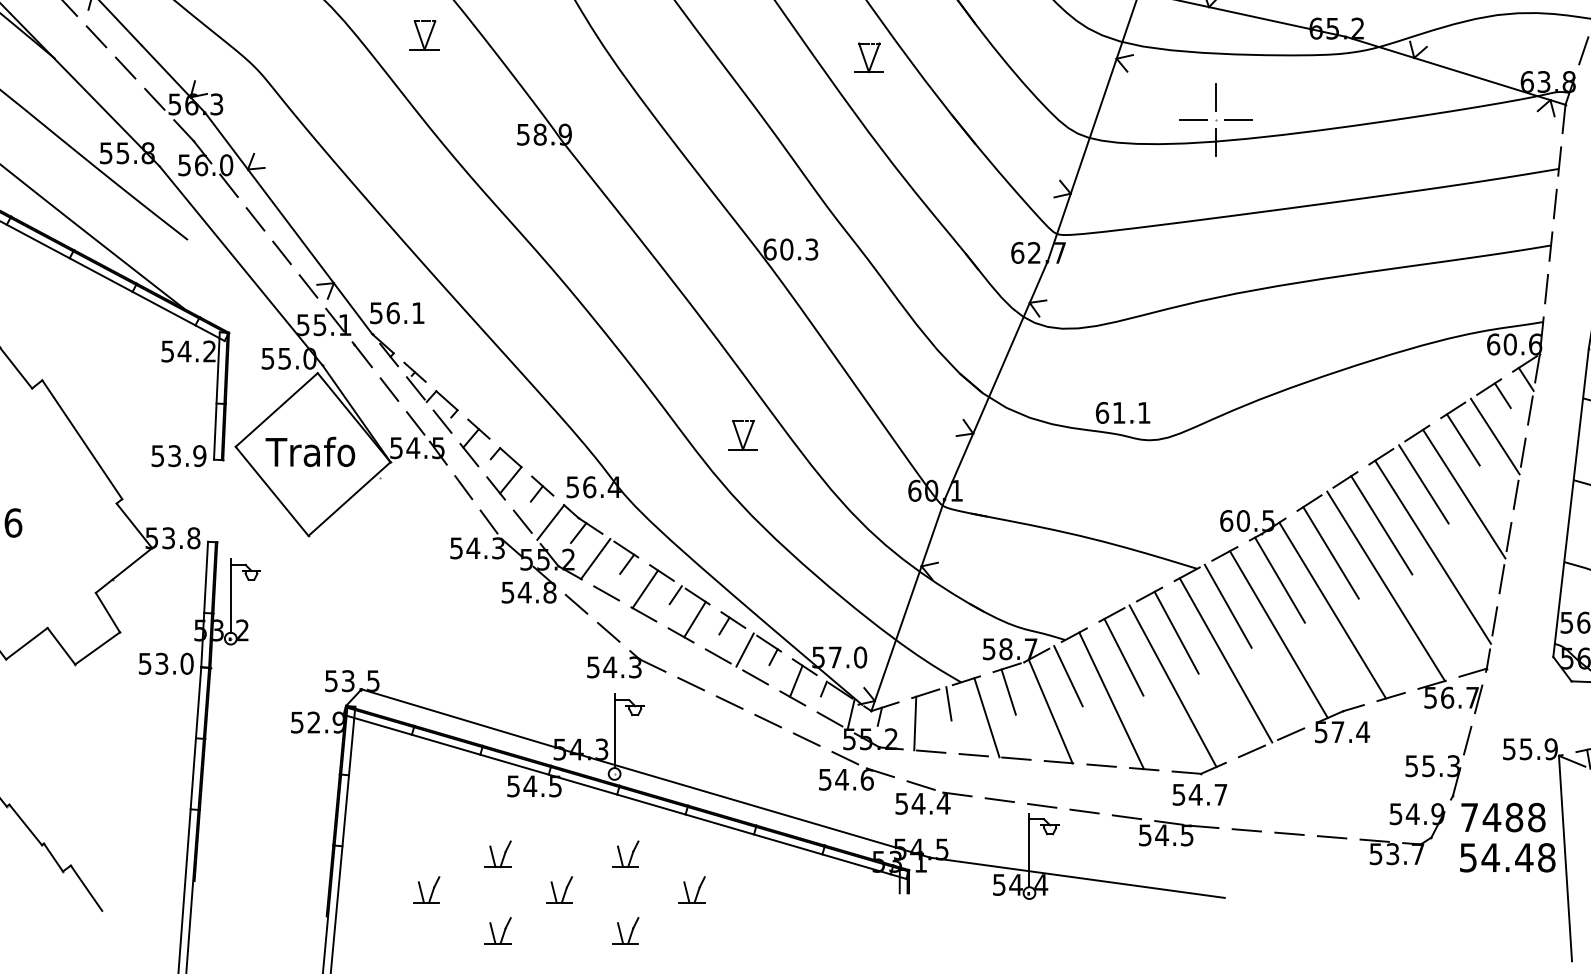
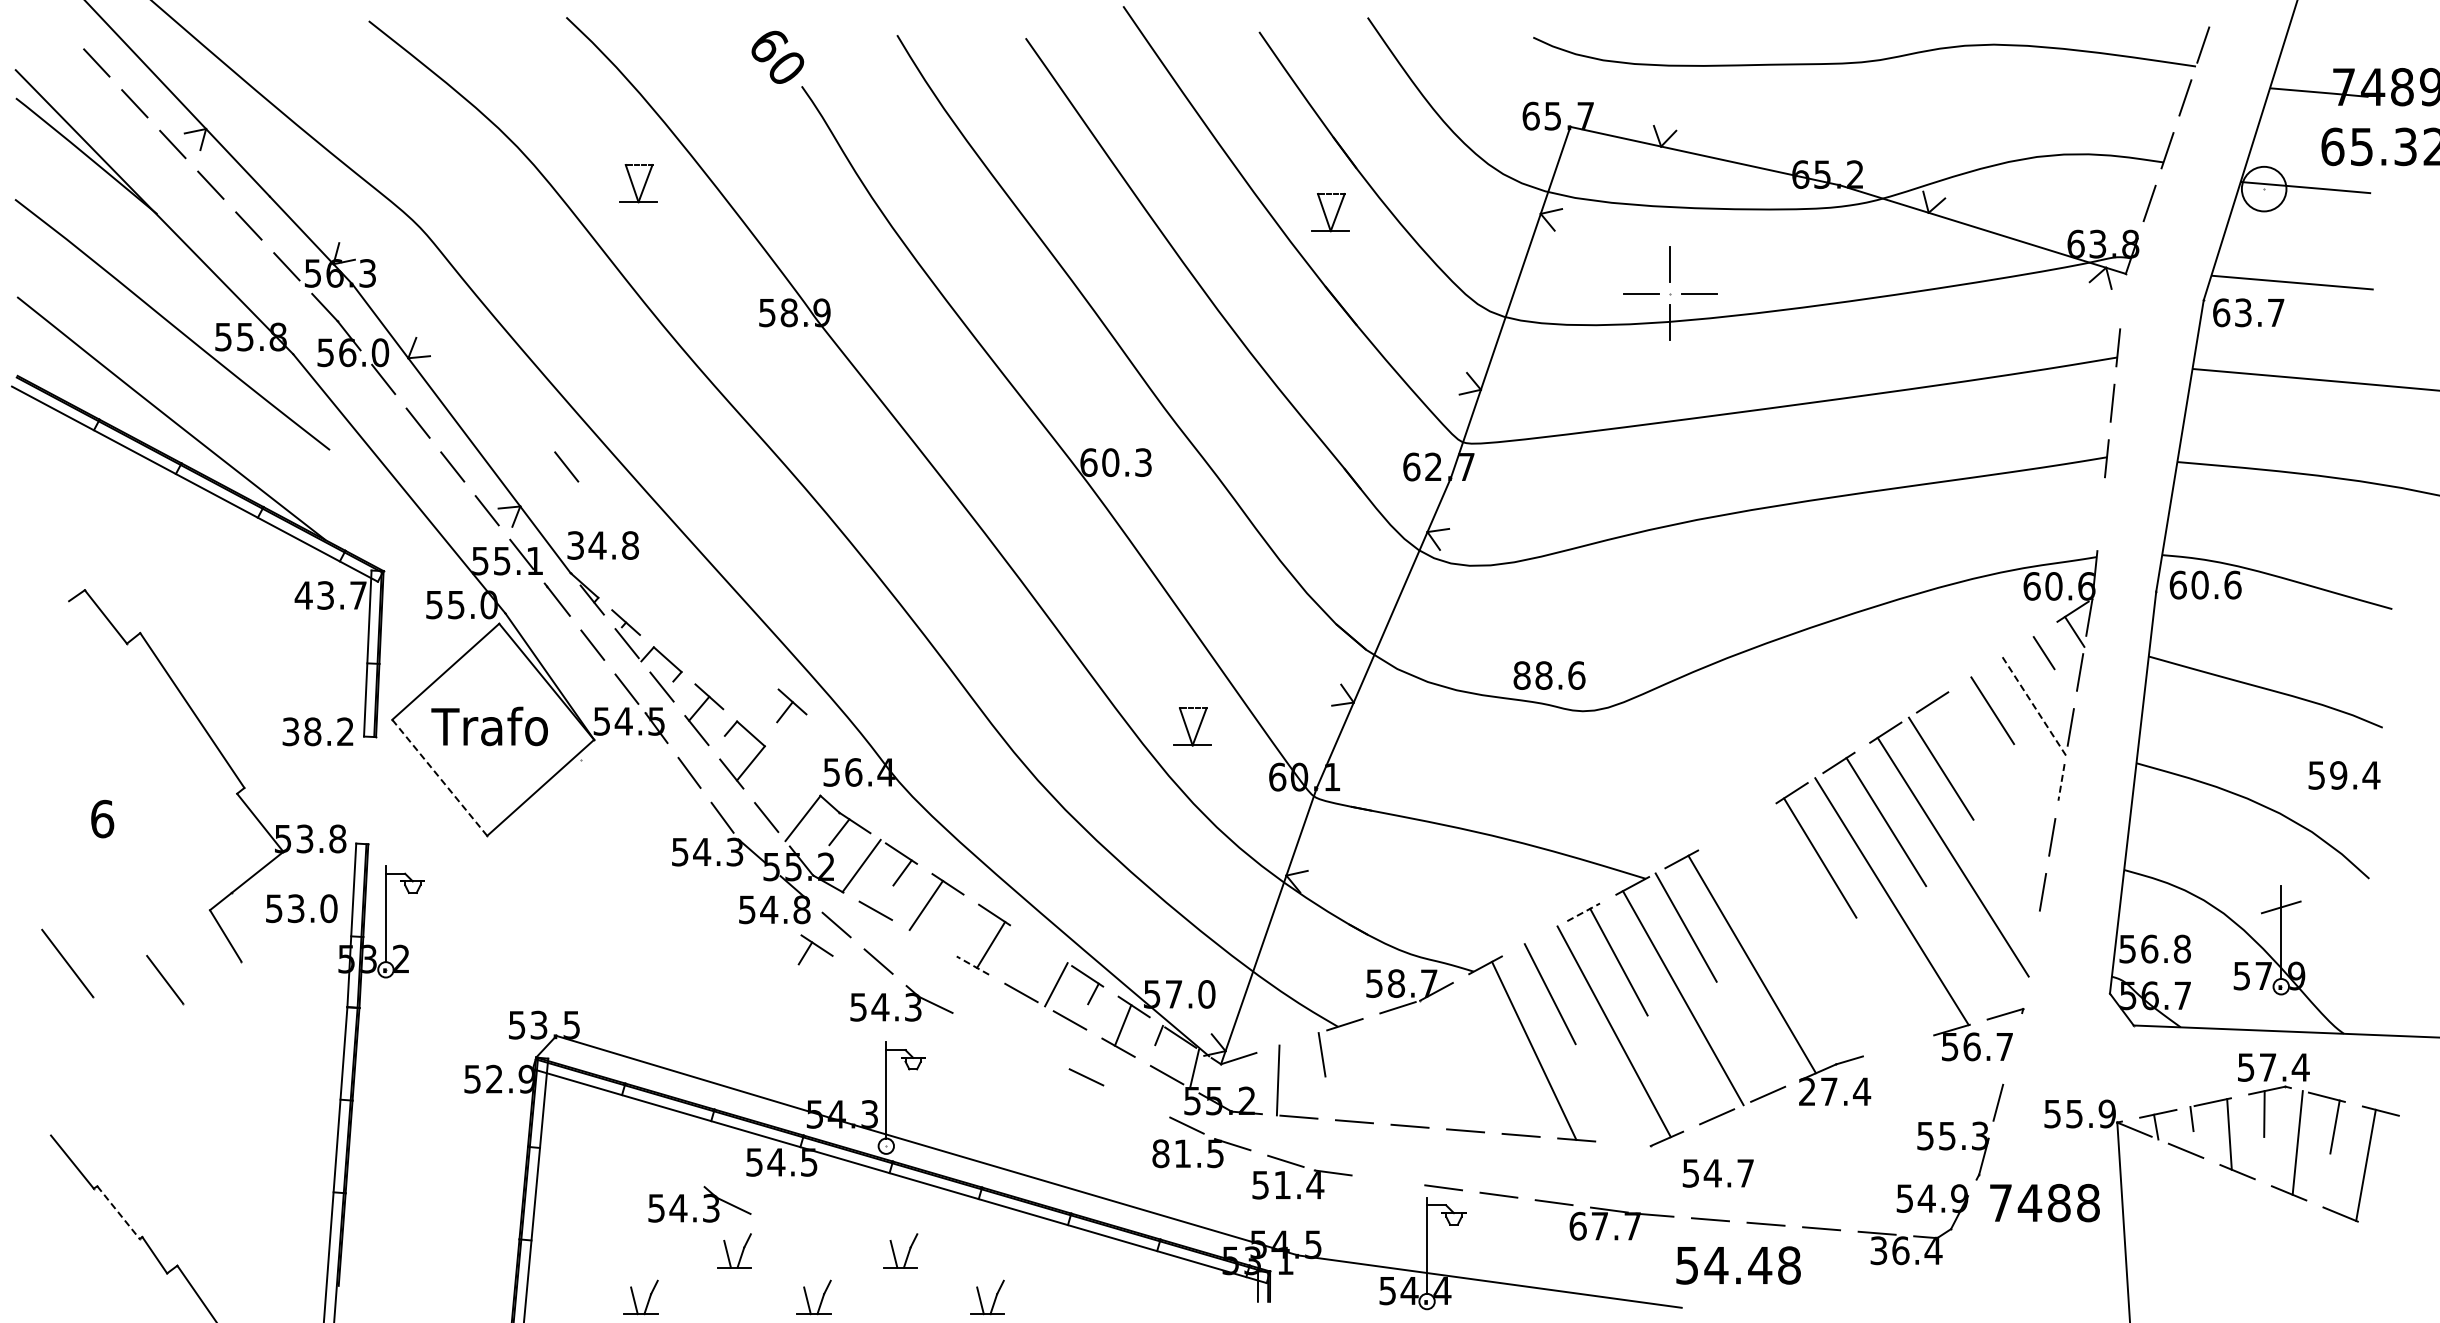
part: (868, 57) -> (1330, 212), moved
line: (1563, 118) -> (2123, 291), removed
line: (369, 252) -> (566, 466), added
line: (1546, 288) -> (2100, 513), removed
text: (397, 313) -> (603, 545), 56.1 -> 34.8
text: (188, 351) -> (330, 595), 54.2 -> 43.7
line: (1488, 386) -> (2025, 641), removed
line: (1453, 410) -> (1979, 672), removed
text: (1123, 412) -> (1549, 675), 61.1 -> 88.6
part: (742, 435) -> (1192, 726), moved
line: (1495, 436) -> (2034, 706), solid -> dashed
text: (179, 455) -> (318, 731), 53.9 -> 38.2
part: (541, 488) -> (791, 705), moved
line: (271, 491) -> (439, 777), solid -> dashed
line: (1463, 494) -> (1993, 781), removed
line: (1516, 494) -> (2061, 782), solid -> dashed
line: (675, 594) -> (965, 912), removed
line: (1149, 594) -> (1583, 912), solid -> dashed
part: (1324, 598) -> (1811, 917), removed
line: (643, 614) -> (924, 938), removed
line: (1111, 614) -> (1534, 938), removed
line: (1494, 620) -> (2033, 946), removed
part: (732, 623) -> (815, 949), moved
line: (680, 635) -> (972, 965), solid -> dashed
line: (27, 643) -> (120, 975), removed
line: (97, 648) -> (212, 982), removed
line: (1488, 658) -> (2025, 995), removed
text: (166, 663) -> (301, 908), moved
line: (1068, 675) -> (1477, 1018), removed
line: (690, 683) -> (985, 1028), removed
line: (1008, 692) -> (1399, 1039), removed
line: (925, 693) -> (1291, 1041), removed
line: (1478, 699) -> (2012, 1048), removed
line: (729, 702) -> (1036, 1053), removed
line: (1050, 711) -> (1454, 1064), removed
line: (879, 716) -> (1231, 1071), removed
line: (986, 717) -> (1371, 1072), removed
text: (1321, 731) -> (1807, 1091), 57.4 -> 27.4
line: (806, 739) -> (1136, 1101), removed
line: (1186, 772) -> (1631, 1144), removed
text: (846, 779) -> (1188, 1153), 54.6 -> 81.5
text: (1199, 794) -> (1717, 1173), moved
line: (999, 799) -> (1388, 1179), removed
text: (918, 804) -> (1282, 1185), 54.4 -> 51.4
part: (475, 814) -> (704, 1198), added
line: (25, 824) -> (118, 1212), solid -> dashed
text: (1165, 834) -> (1604, 1225), 54.5 -> 67.7
text: (1397, 853) -> (1906, 1250), 53.7 -> 36.4
text: (1507, 857) -> (1738, 1265), moved

